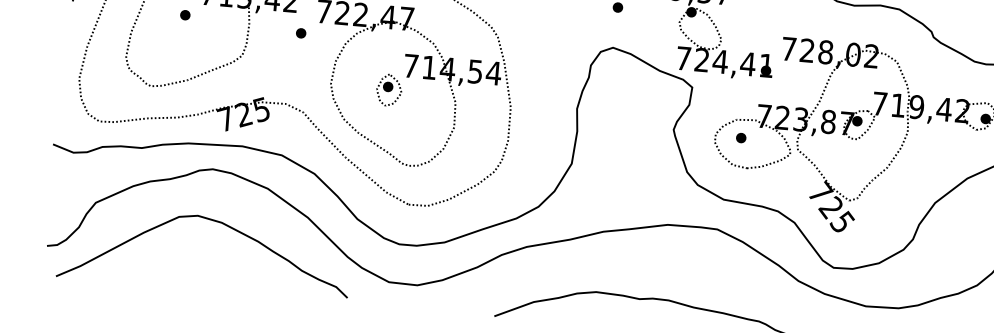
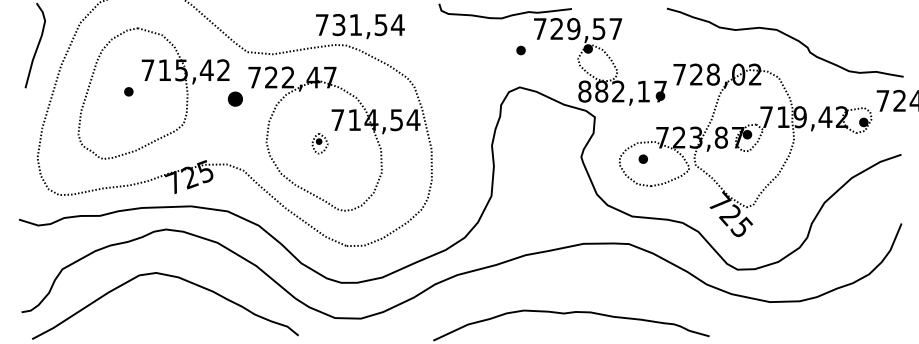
part: (301, 32) -> (235, 98), size x1.6
text: (724, 62) -> (622, 91), 724,41 -> 882,17
part: (388, 89) -> (319, 143), size x0.7

